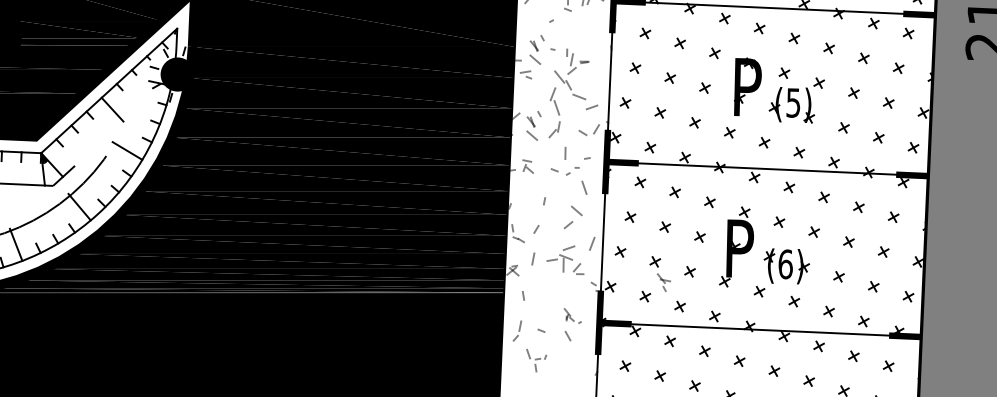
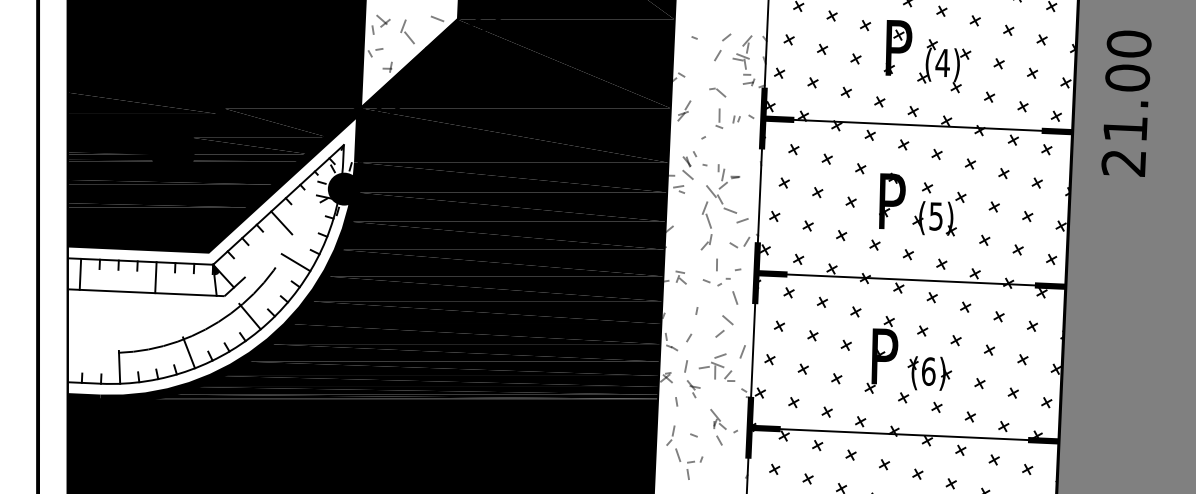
part: (533, 125) -> (686, 238), removed
part: (663, 282) -> (693, 389), moved
part: (572, 316) -> (723, 421), size x1.67
part: (536, 359) -> (689, 463), size x1.43

